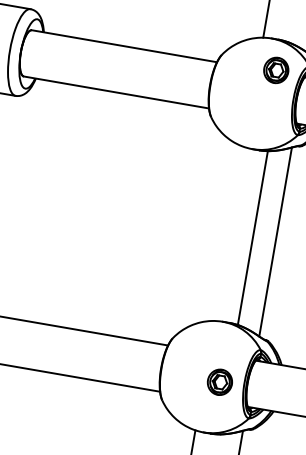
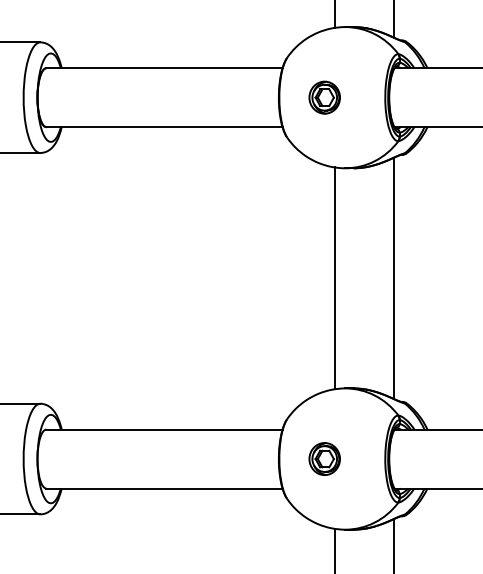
part: (276, 70) -> (324, 97), moved
line: (252, 238) -> (334, 278), moved
part: (219, 381) -> (324, 458), moved

